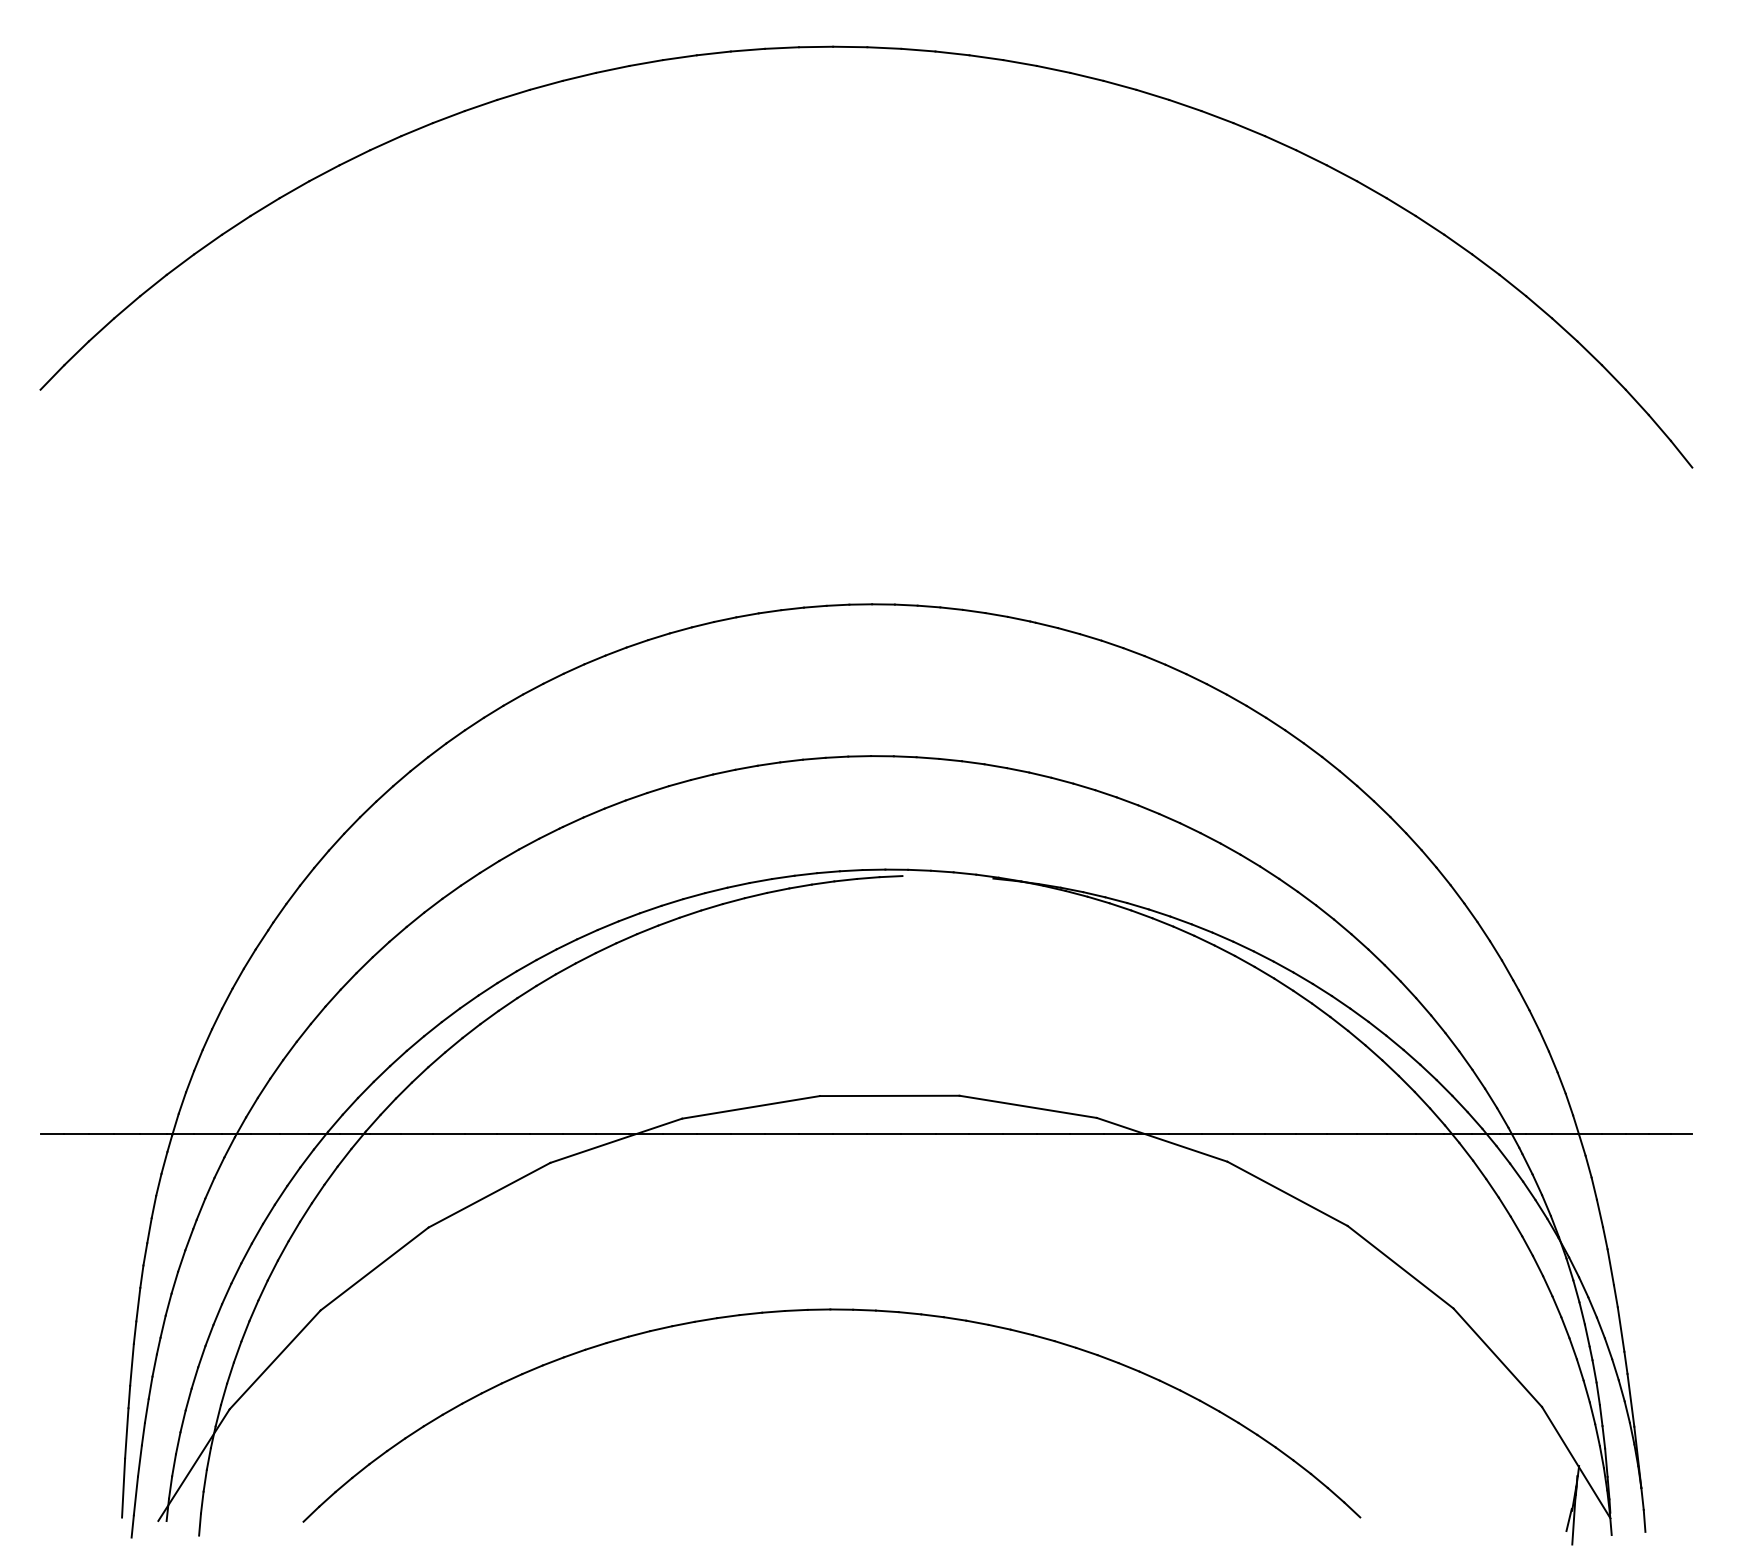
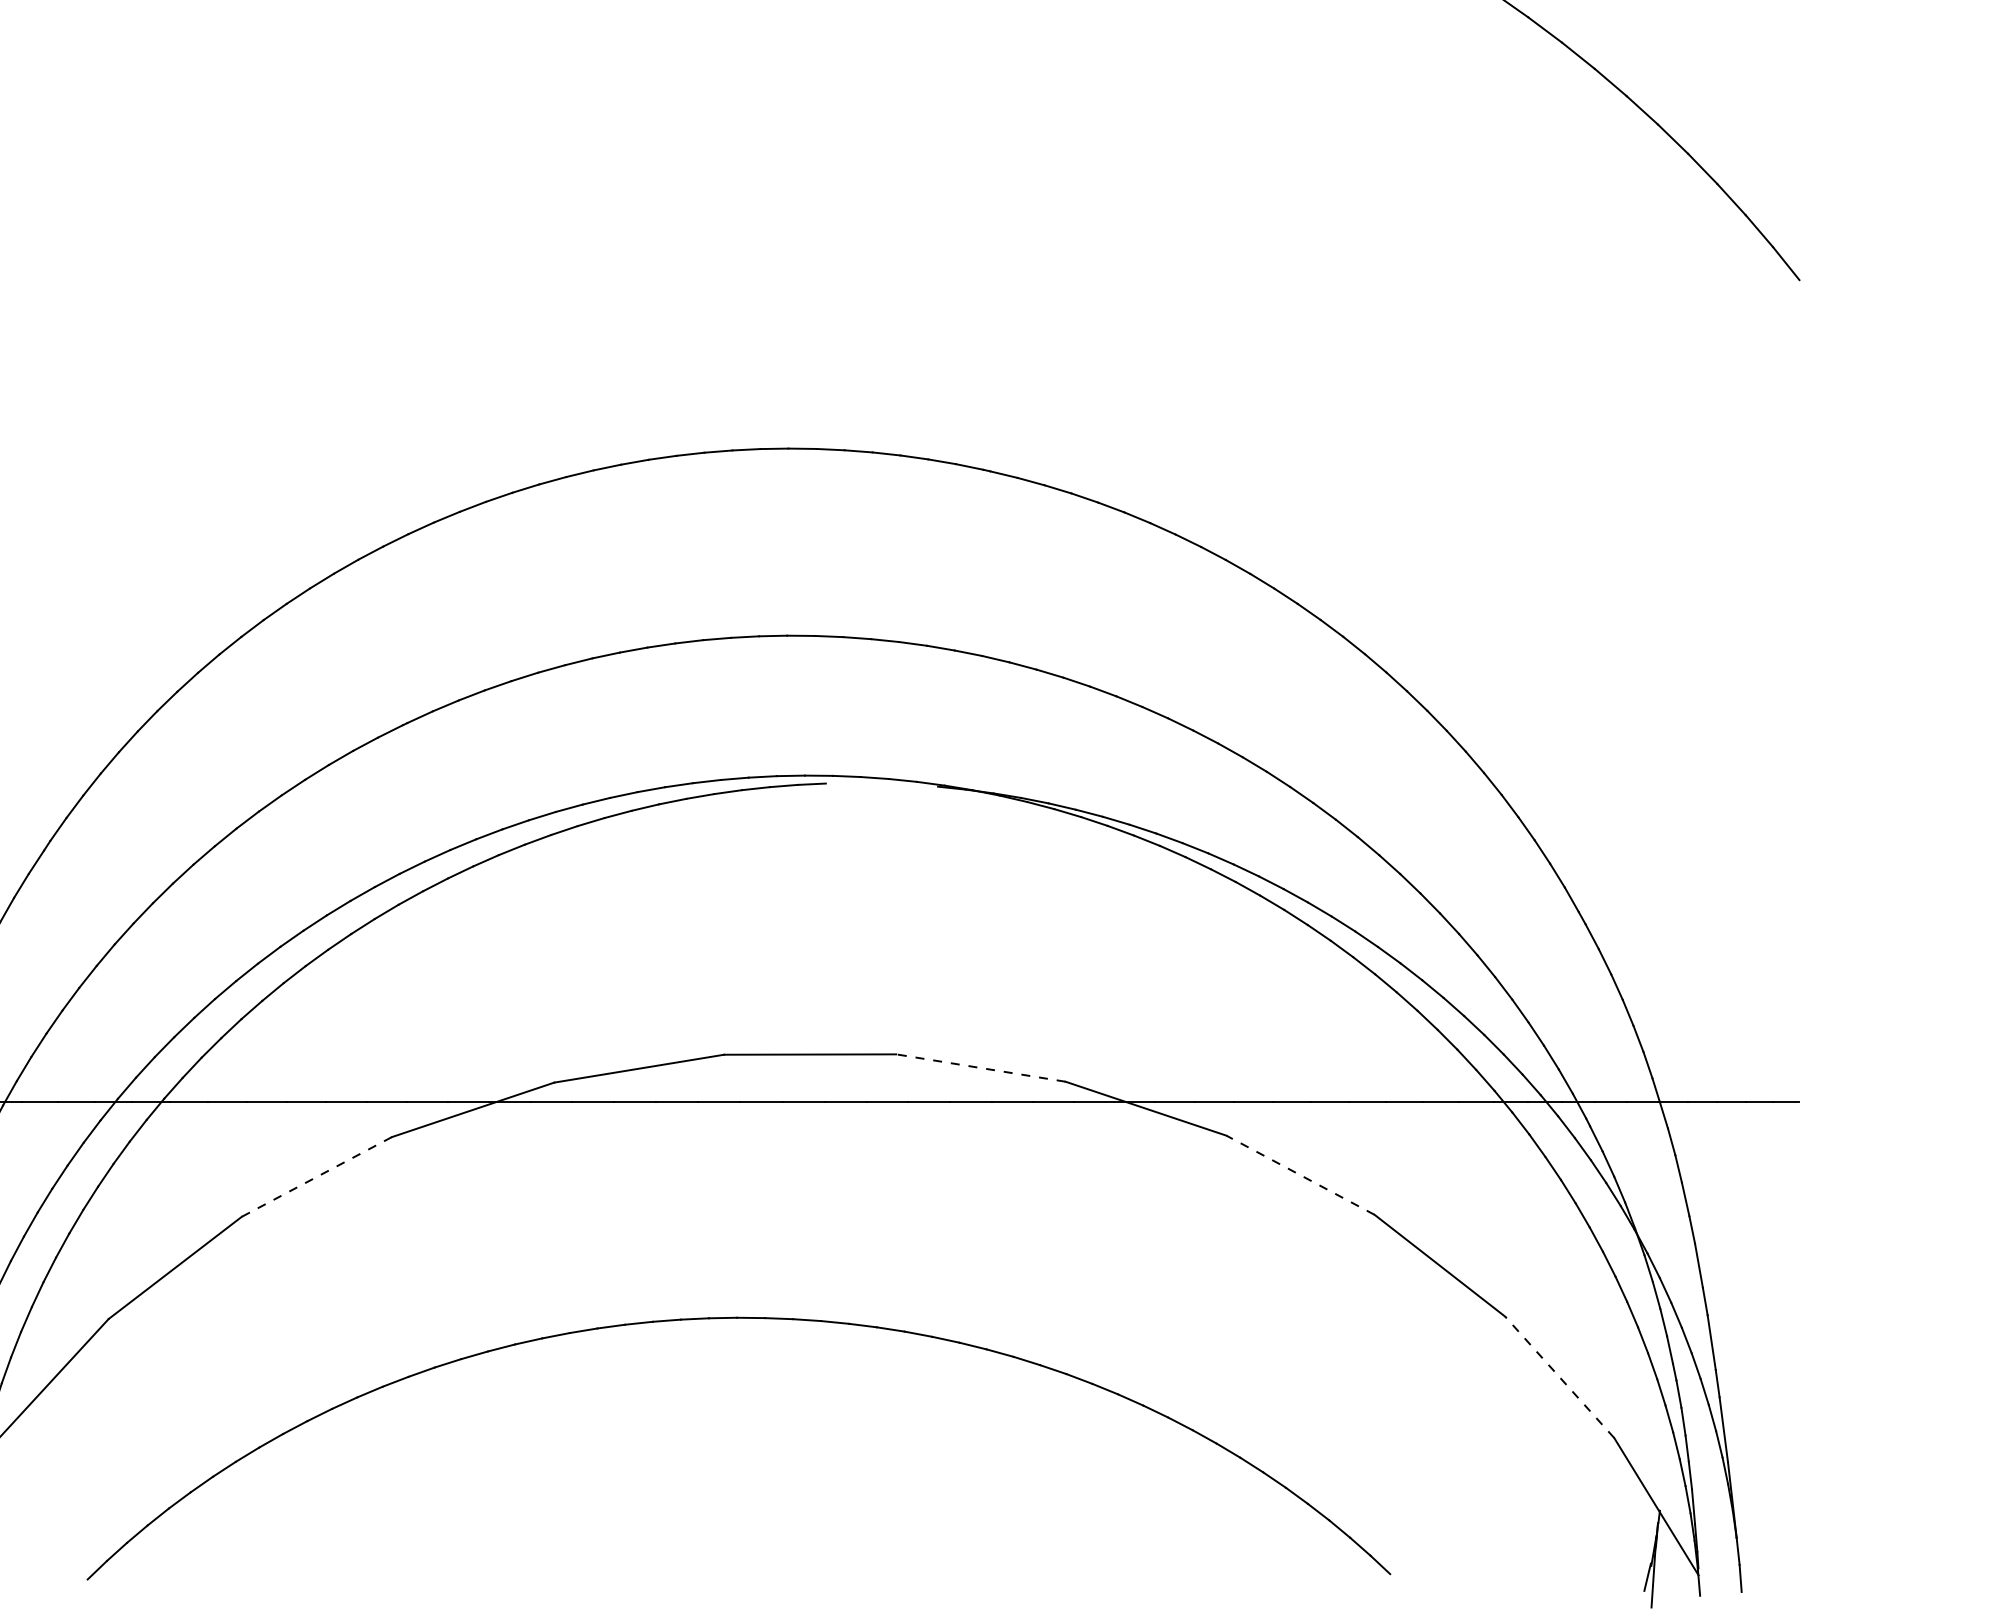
line: (1028, 1106) -> (981, 1067), solid -> dashed
line: (1287, 1193) -> (1300, 1174), solid -> dashed
line: (489, 1195) -> (316, 1177), solid -> dashed
line: (1497, 1357) -> (1559, 1376), solid -> dashed

